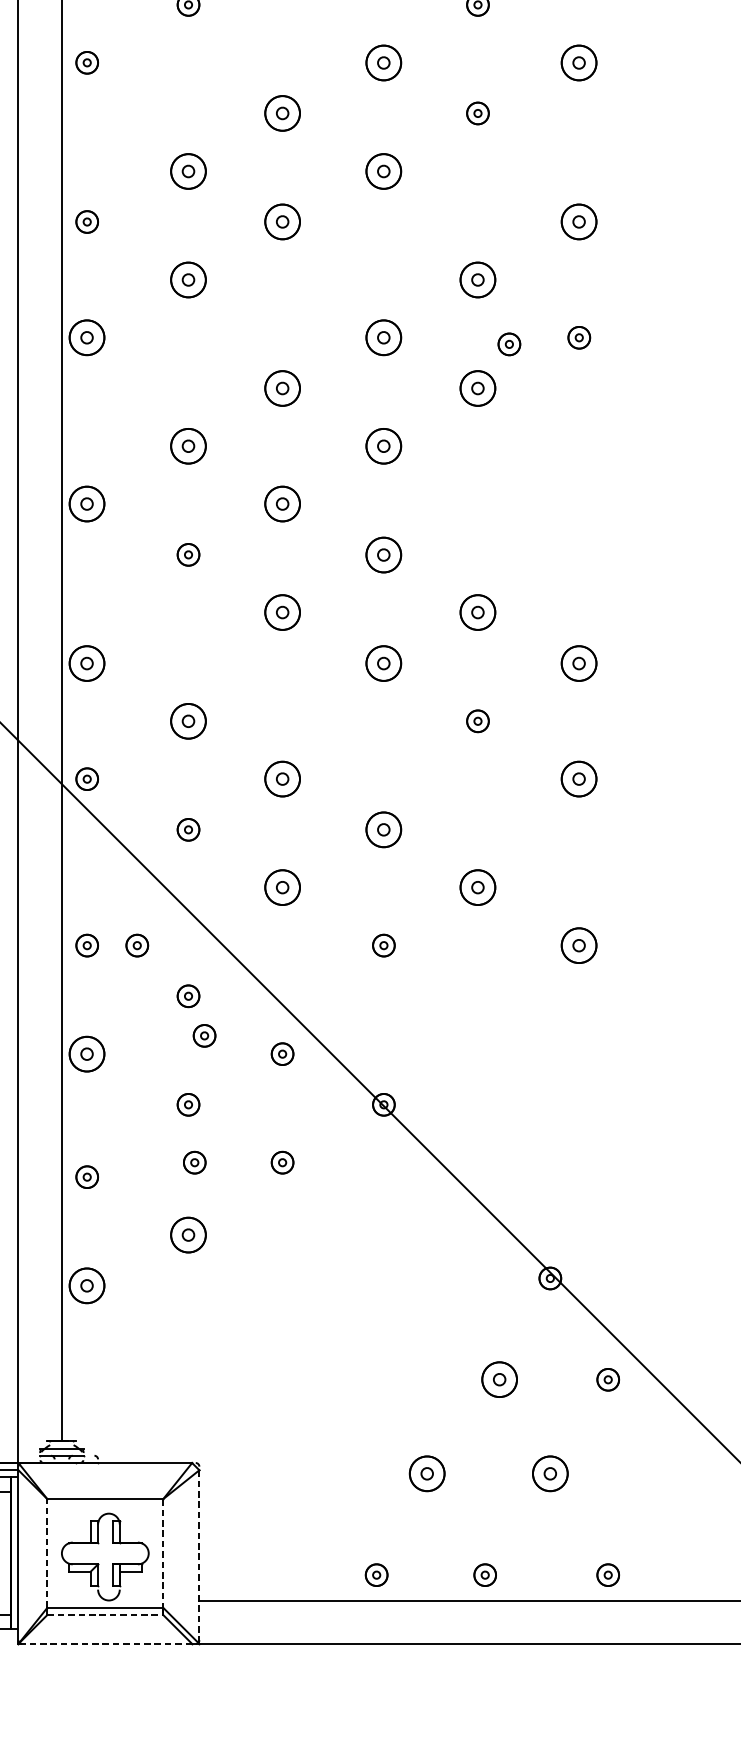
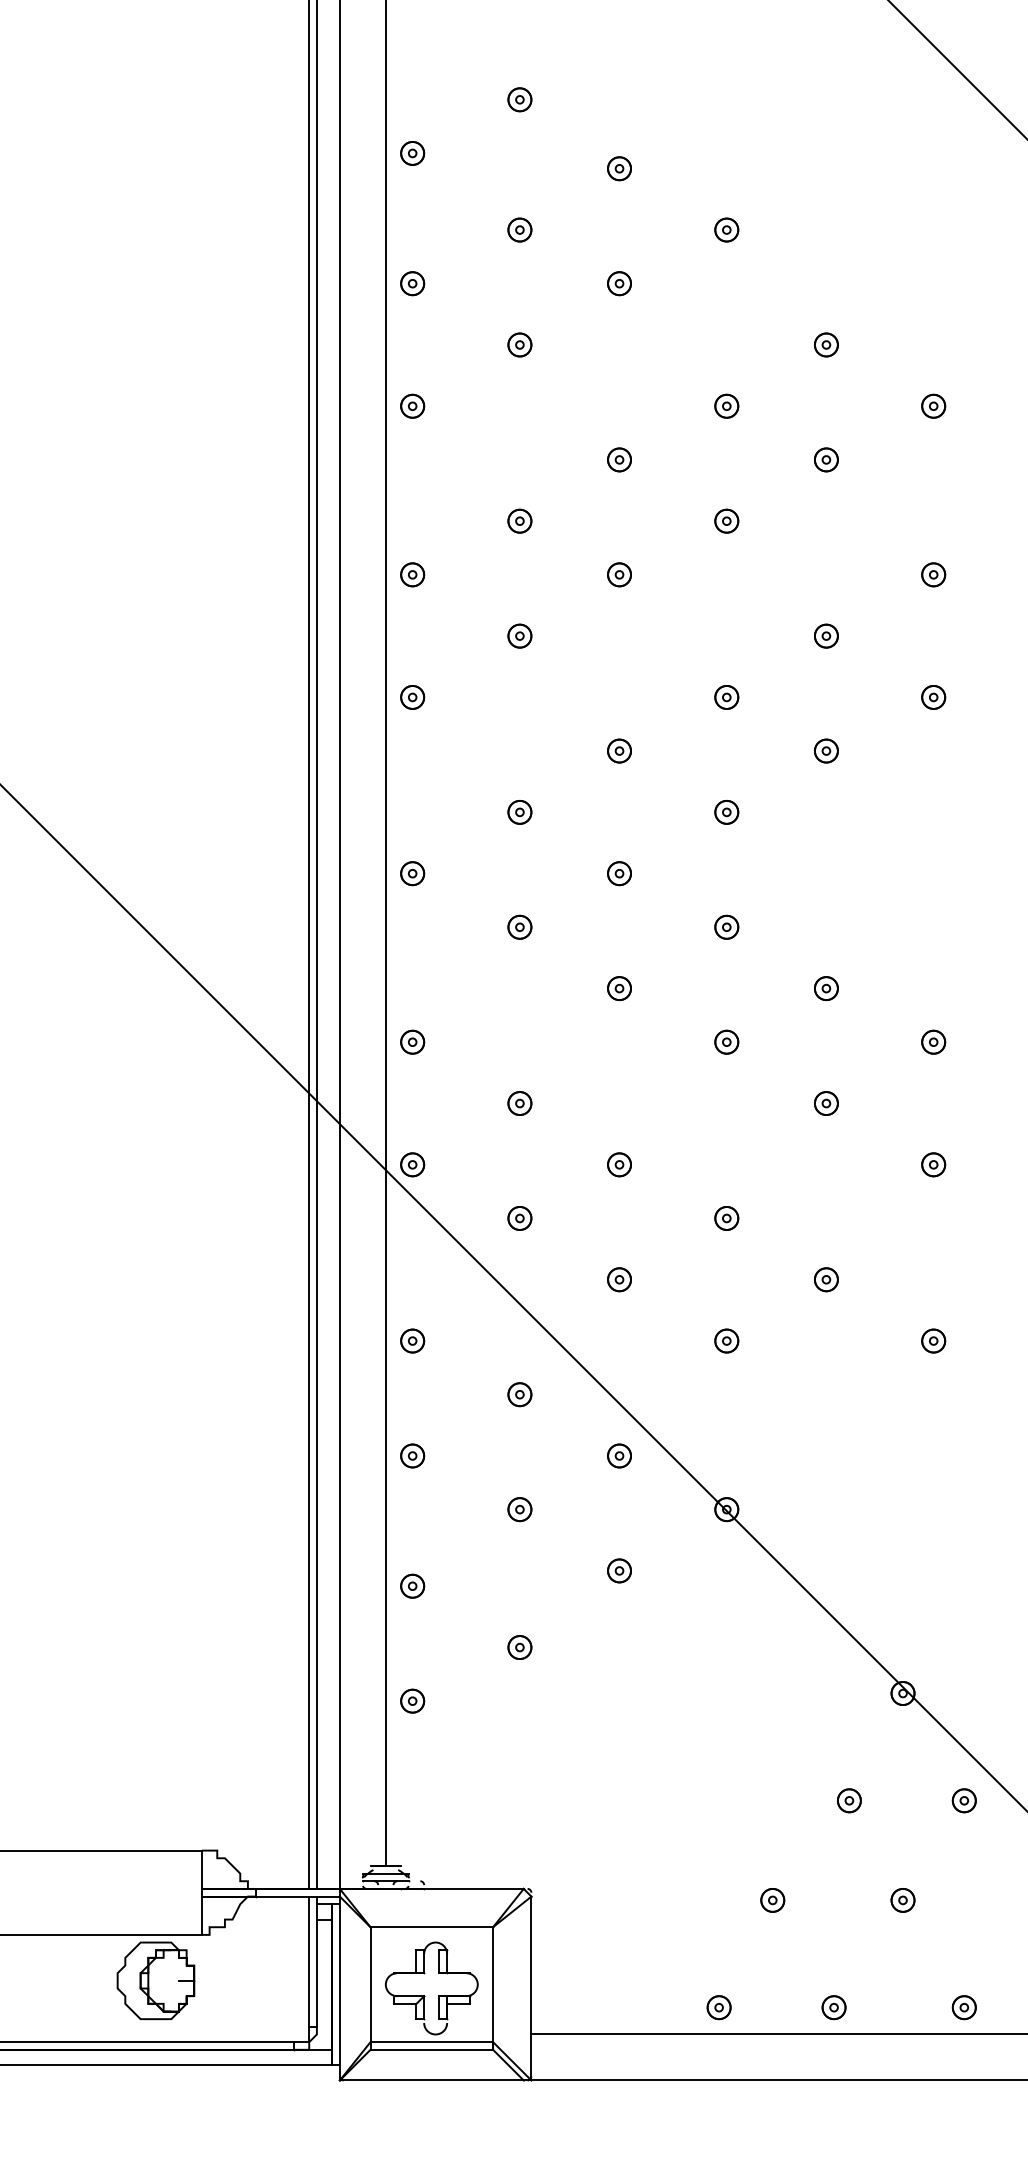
part: (383, 62) -> (726, 405), size x0.62
part: (579, 62) -> (933, 405), size x0.62
part: (282, 113) -> (619, 459), size x0.62
part: (188, 170) -> (519, 520), size x0.62
part: (383, 170) -> (726, 520), size x0.62
part: (282, 221) -> (619, 574), size x0.62
part: (579, 221) -> (933, 574), size x0.62
part: (188, 279) -> (519, 635), size x0.62
part: (478, 279) -> (826, 635), size x0.62
part: (87, 337) -> (412, 697), size x0.62
part: (383, 337) -> (726, 697), size x0.62
part: (509, 344) -> (859, 704), removed
part: (282, 387) -> (619, 750), size x0.62
part: (478, 387) -> (826, 750), size x0.62
part: (188, 446) -> (519, 812), size x0.62
part: (383, 446) -> (726, 812), size x0.62
part: (87, 504) -> (412, 873), size x0.62
part: (282, 504) -> (619, 873), size x0.62
part: (383, 554) -> (726, 926), size x0.62
part: (282, 612) -> (619, 988), size x0.62
part: (478, 612) -> (826, 988), size x0.62
part: (87, 662) -> (412, 1041), size x0.62
part: (383, 662) -> (726, 1041), size x0.62
part: (579, 662) -> (933, 1041), size x0.62
part: (188, 721) -> (519, 1103), size x0.62
part: (282, 778) -> (619, 1164), size x0.62
part: (579, 778) -> (933, 1164), size x0.62
part: (383, 829) -> (726, 1218), size x0.62
part: (282, 887) -> (619, 1279), size x0.62
part: (478, 887) -> (826, 1279), size x0.62
part: (137, 945) -> (465, 1340), removed
part: (579, 945) -> (933, 1340), size x0.62
part: (204, 1035) -> (536, 1436), removed
part: (87, 1053) -> (412, 1455), size x0.62
part: (194, 1162) -> (526, 1570), removed
part: (188, 1235) -> (519, 1647), size x0.62
part: (87, 1285) -> (412, 1700), size x0.62
part: (499, 1379) -> (849, 1800), size x0.62
part: (427, 1473) -> (772, 1900), size x0.62
part: (549, 1473) -> (902, 1900), size x0.62
line: (47, 1553) -> (370, 1984), dashed -> solid
line: (163, 1554) -> (493, 1985), dashed -> solid
line: (199, 1557) -> (531, 1988), dashed -> solid
line: (105, 1614) -> (432, 2049), dashed -> solid
line: (105, 1643) -> (431, 2080), dashed -> solid

